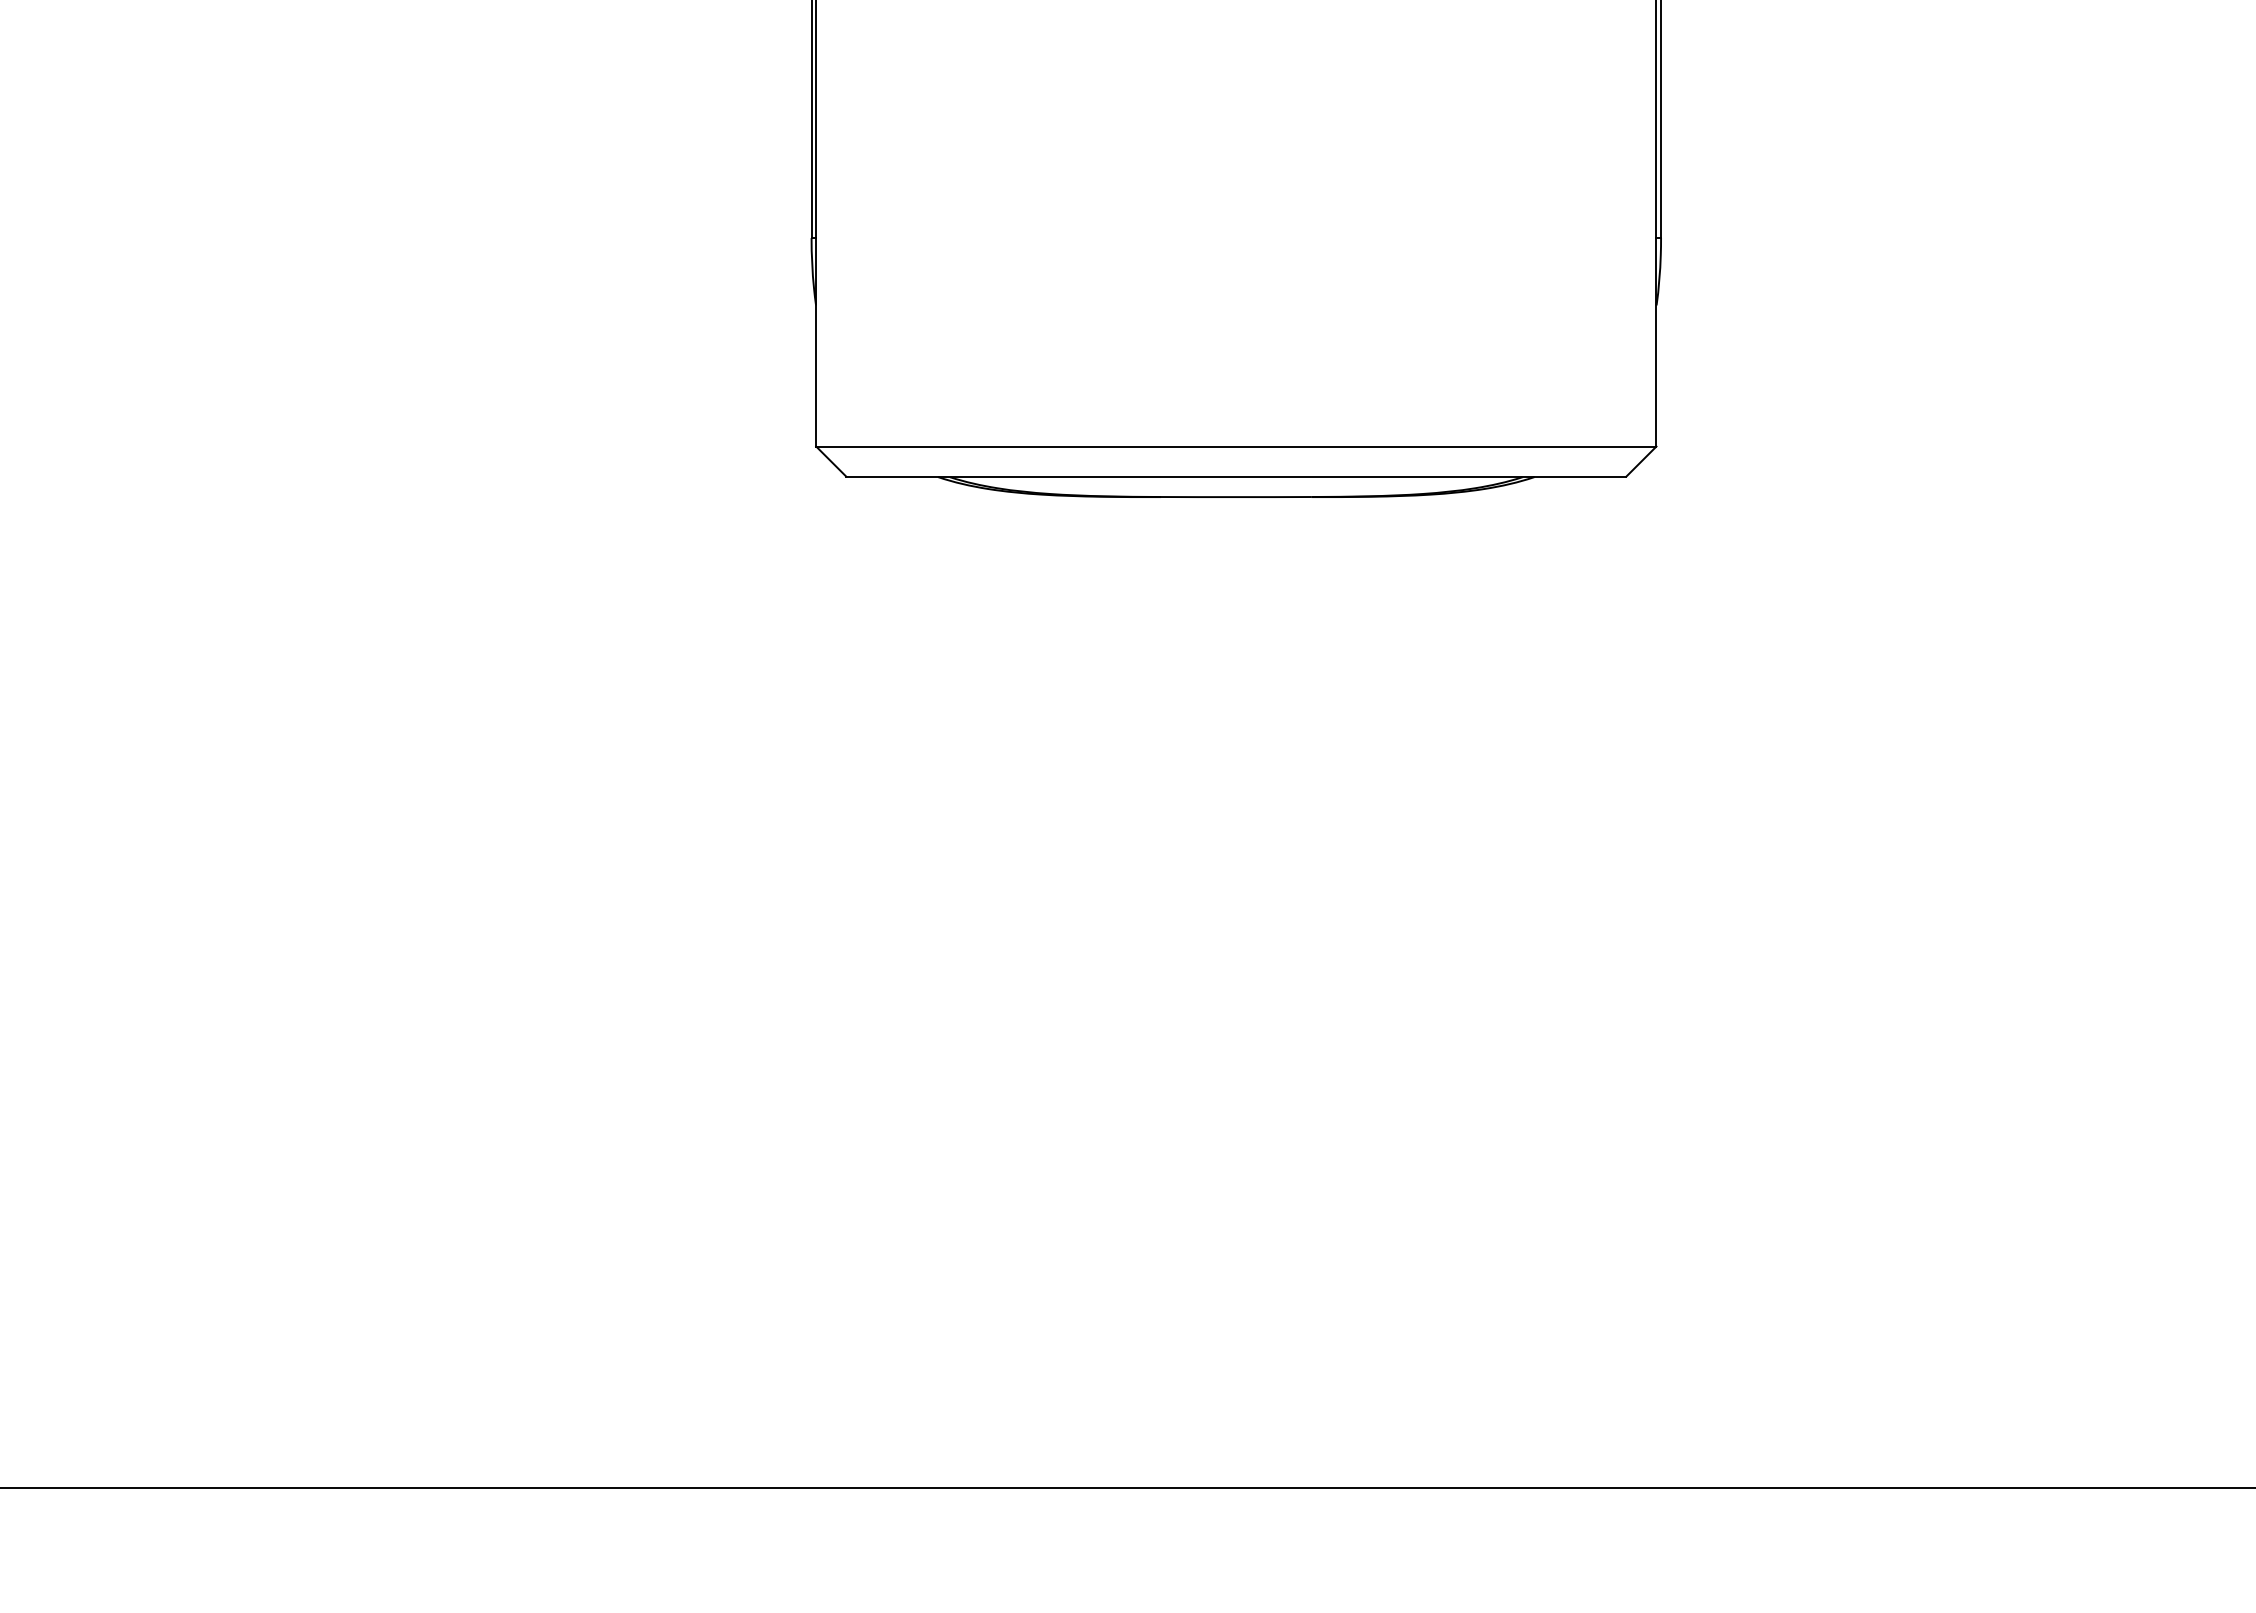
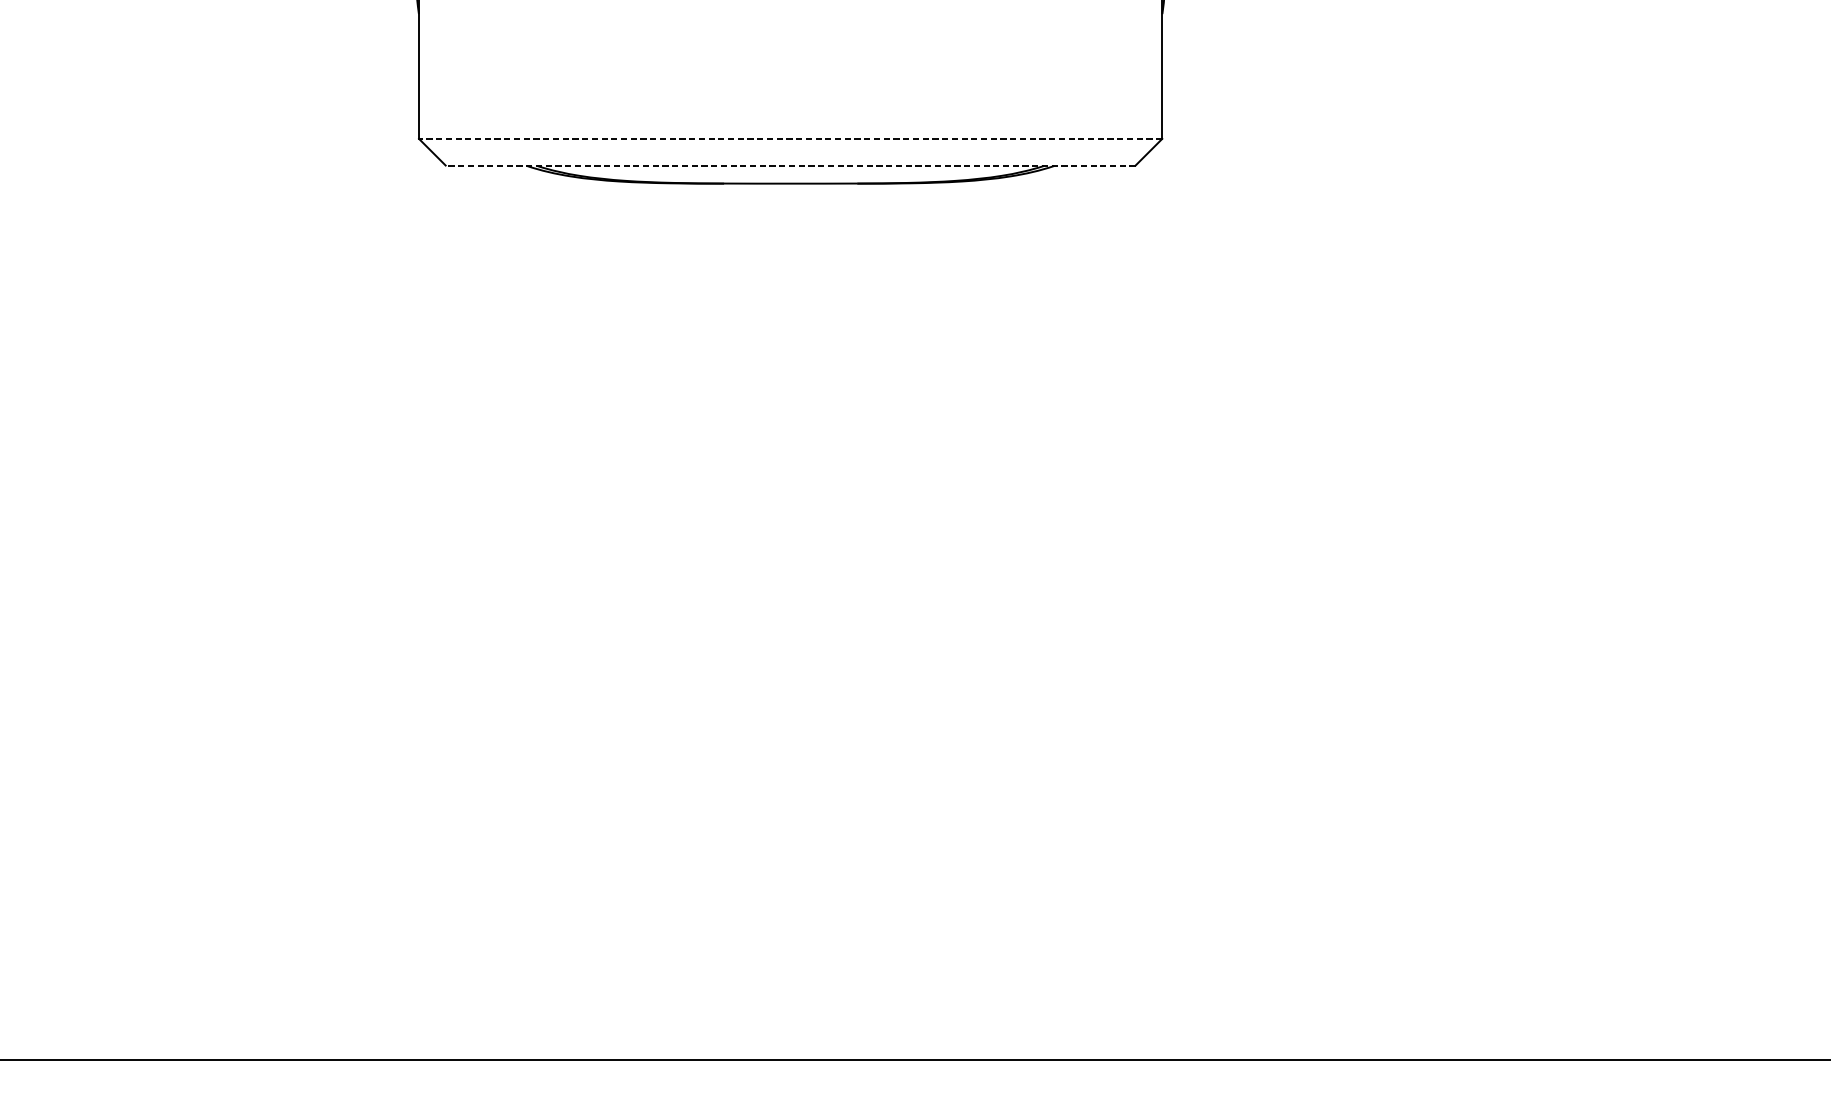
line: (1235, 446) -> (789, 138), solid -> dashed
line: (1235, 476) -> (789, 165), solid -> dashed

